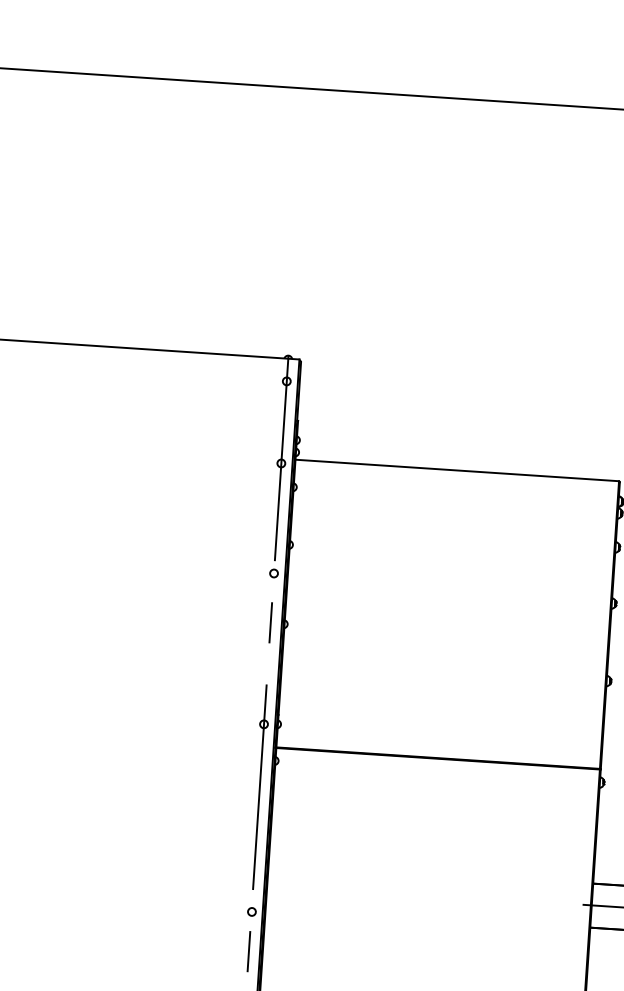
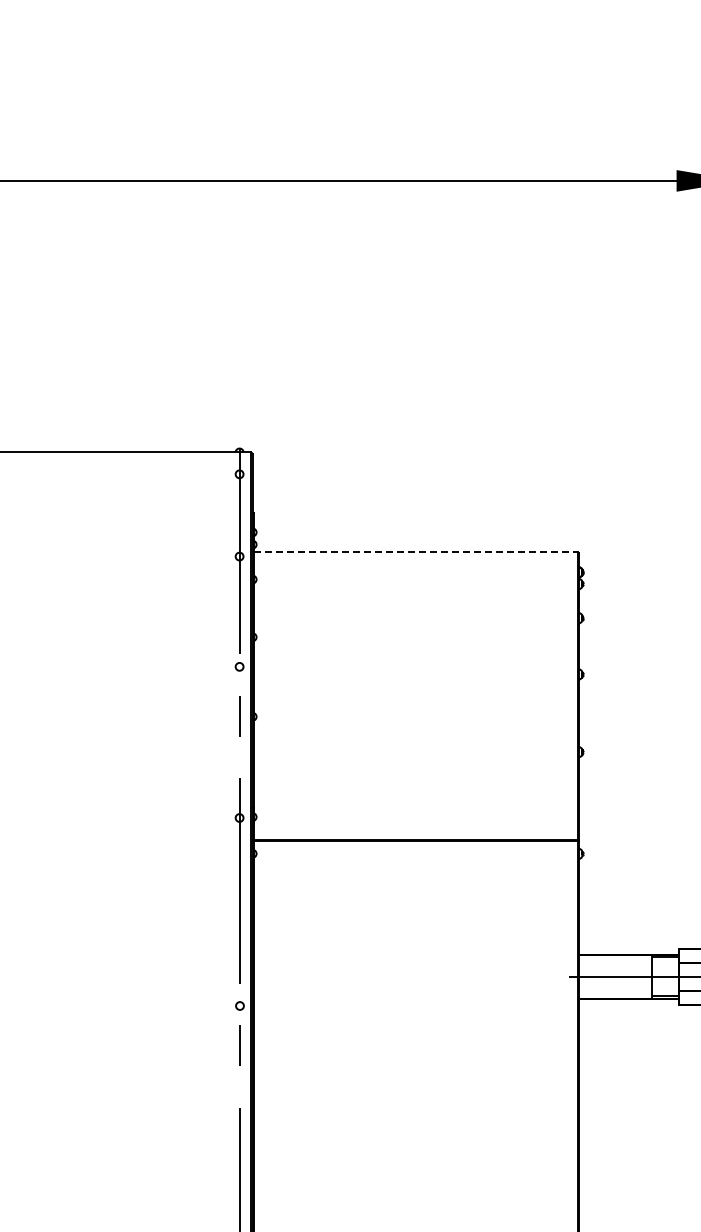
line: (458, 470) -> (416, 551), solid -> dashed

